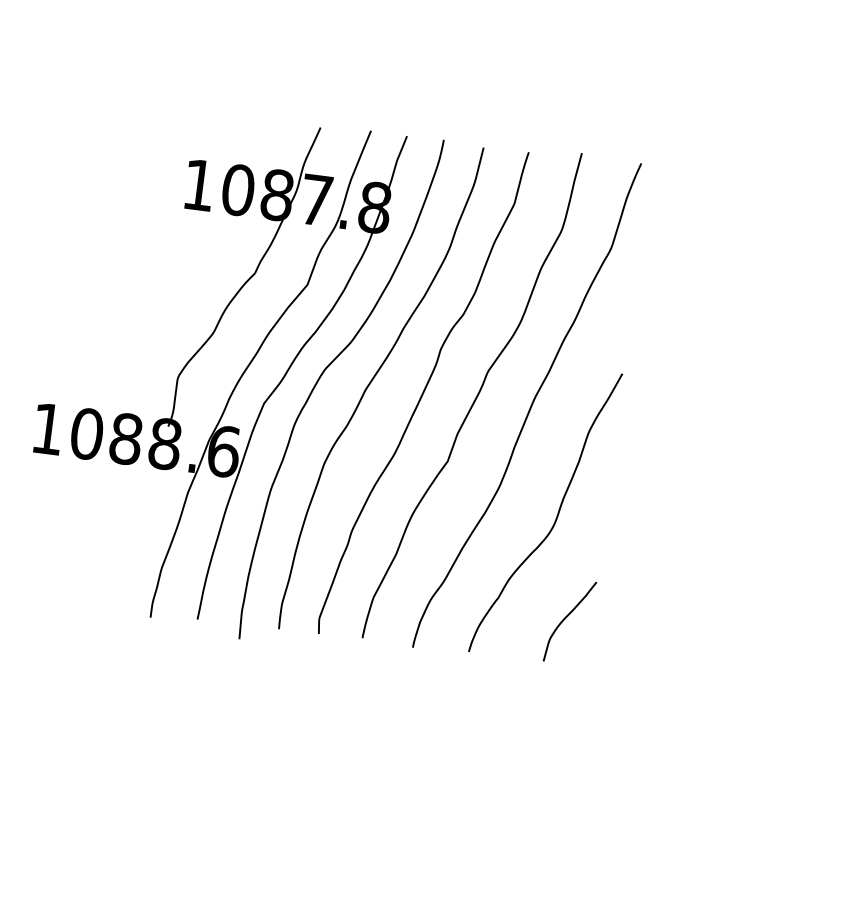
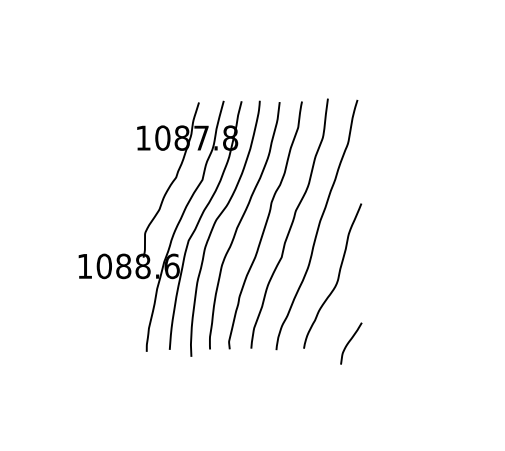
curve: (566, 620) -> (349, 343), moved

